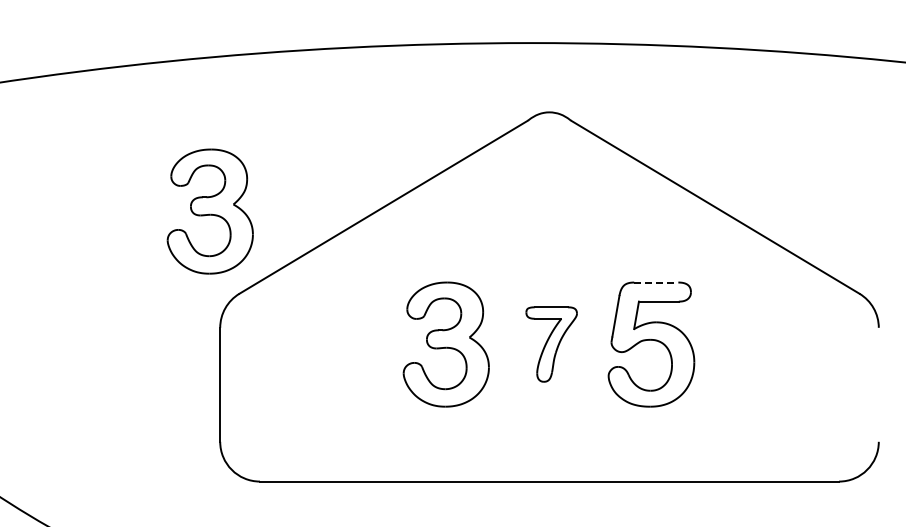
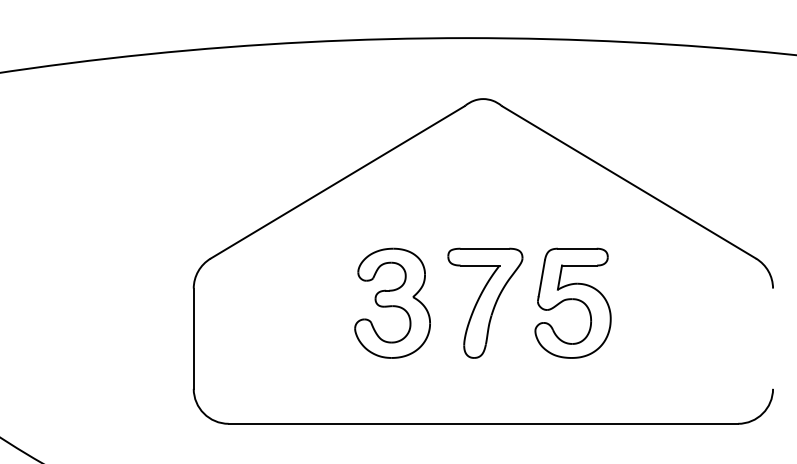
part: (209, 211) -> (184, 186), removed
line: (656, 282) -> (577, 248), dashed -> solid
part: (551, 344) -> (485, 303), size x1.67

